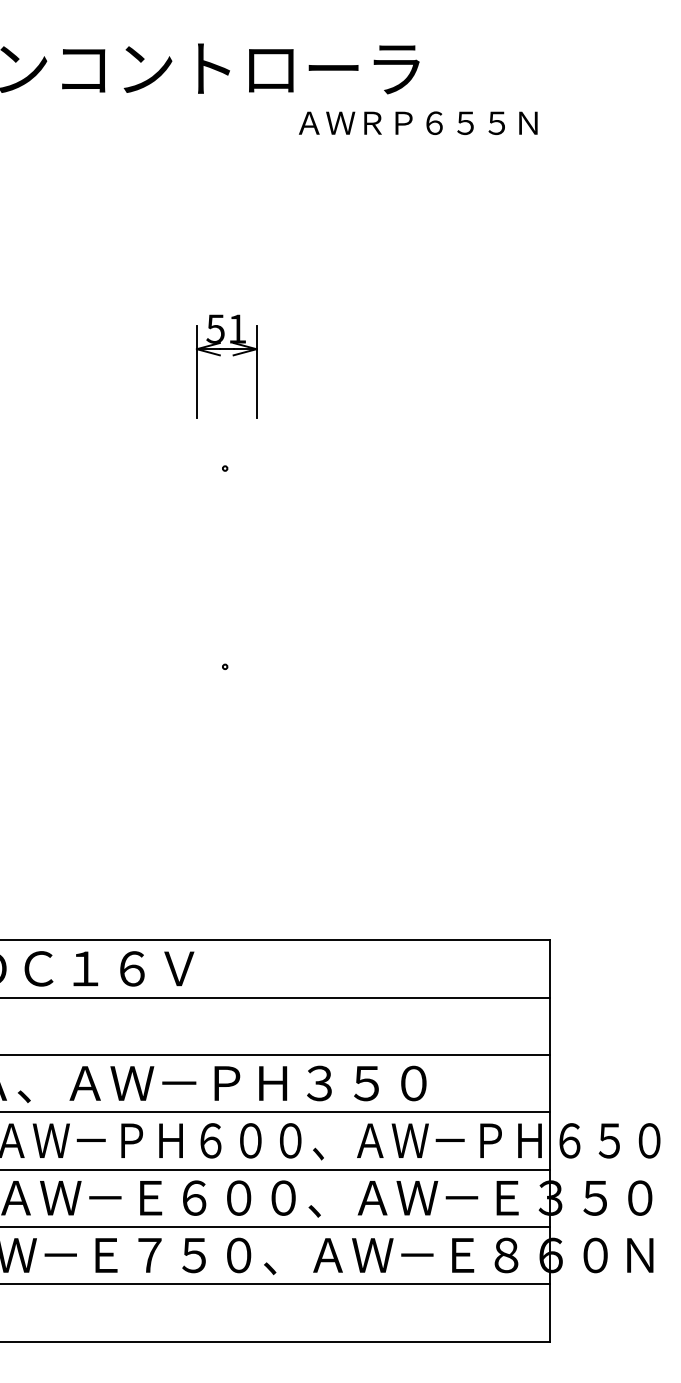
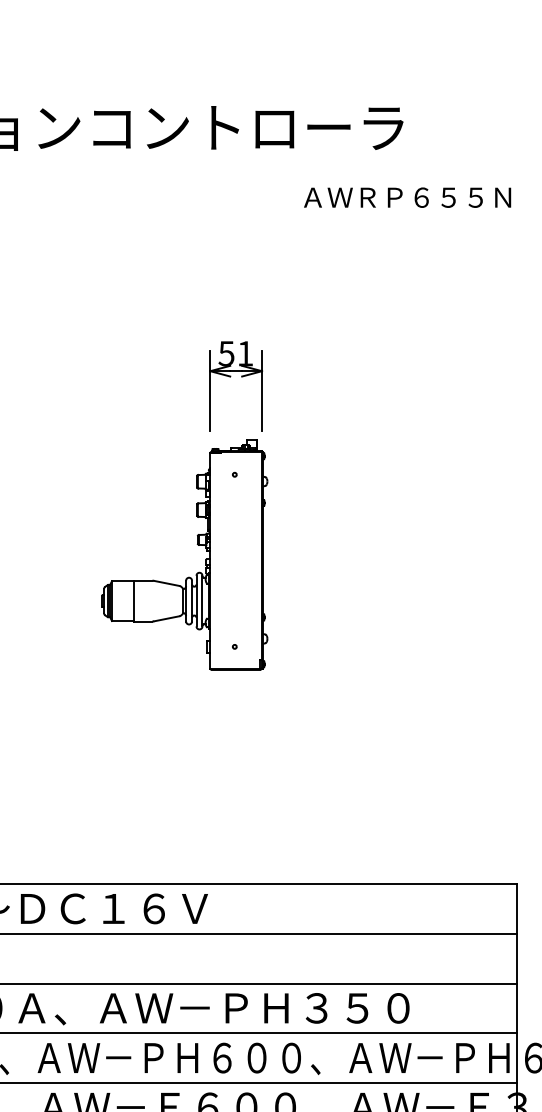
text: (418, 122) -> (407, 197), moved
part: (181, 549) -> (196, 545), added

